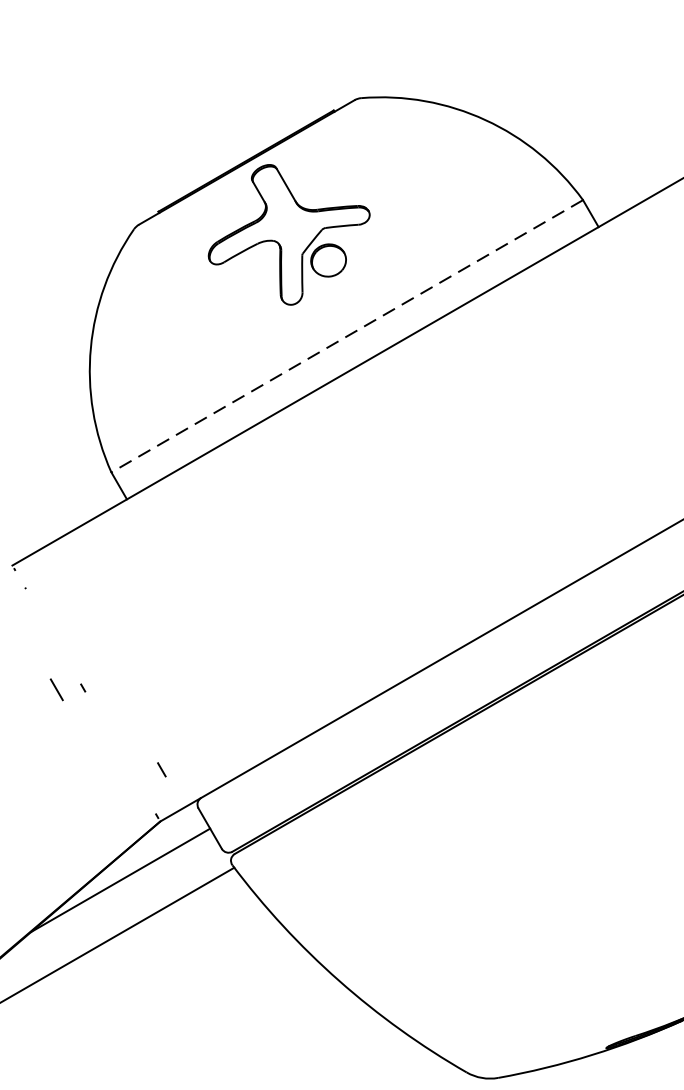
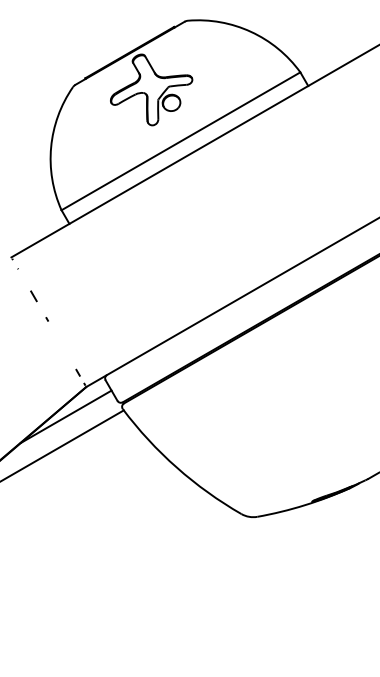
line: (346, 336) -> (180, 141), dashed -> solid
line: (55, 690) -> (33, 296), moved
curve: (160, 769) -> (77, 372), moved

